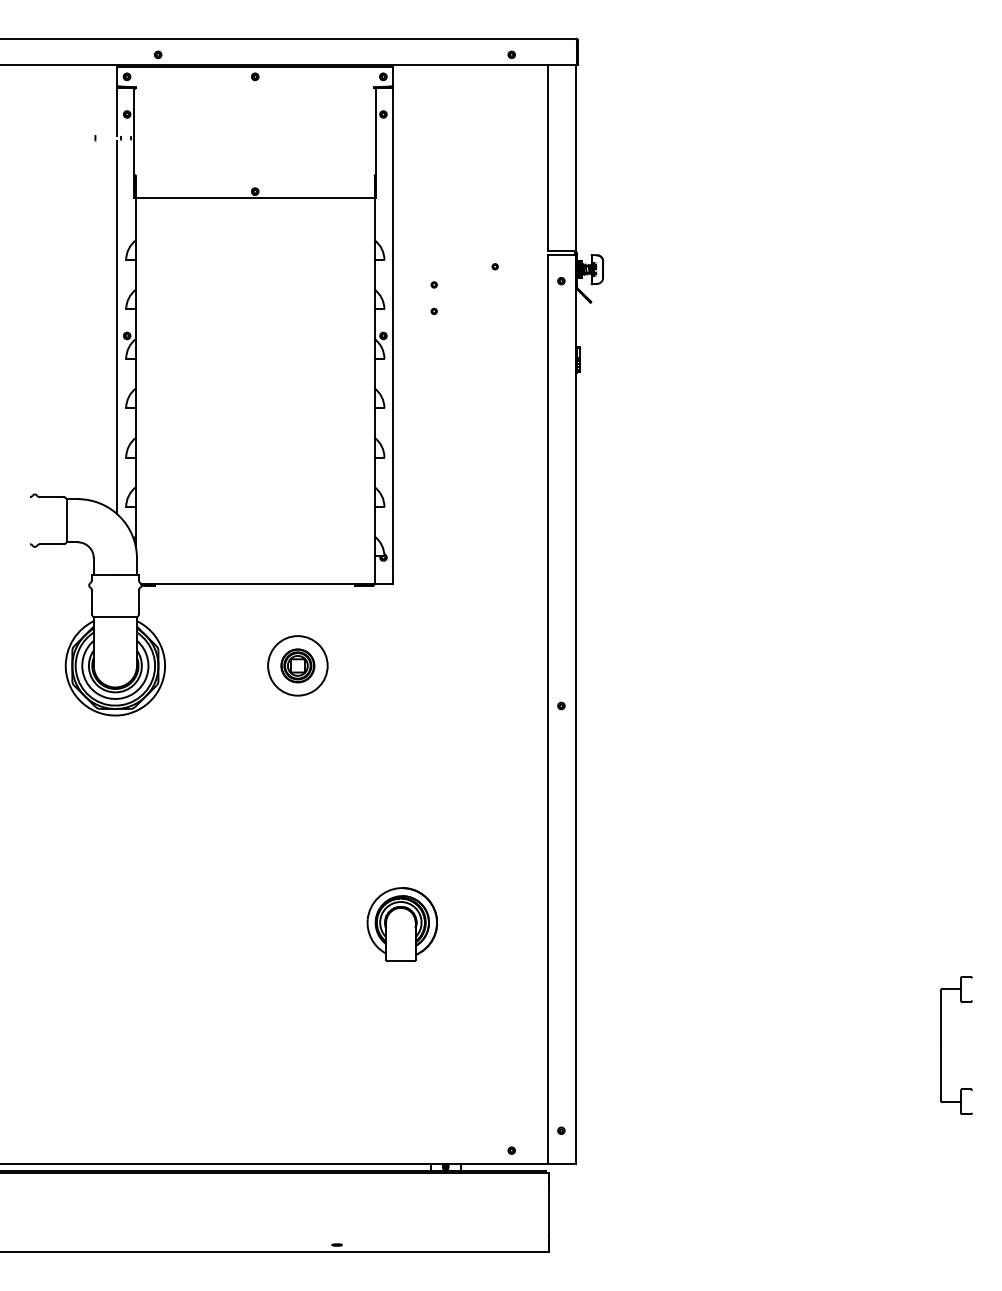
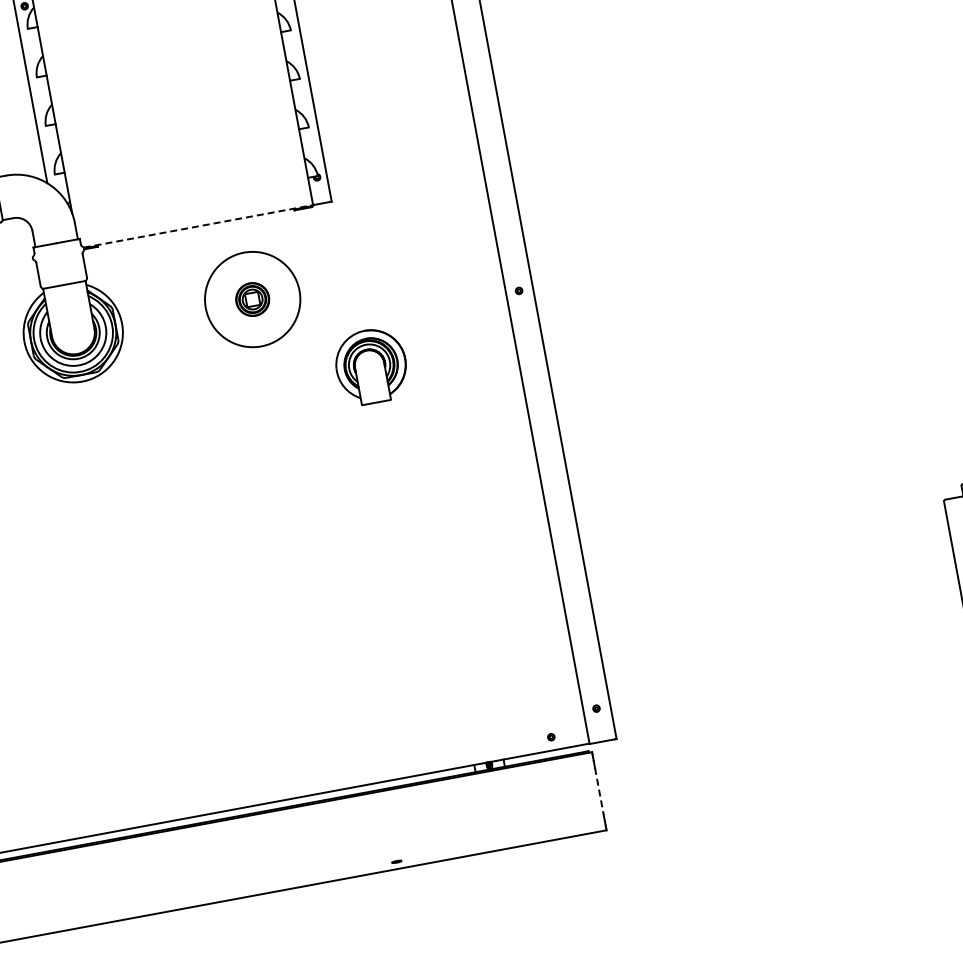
line: (256, 584) -> (197, 227), solid -> dashed
circle: (297, 665) -> (252, 299), size x1.6
part: (401, 924) -> (370, 366), moved
line: (549, 1212) -> (599, 791), solid -> dashed

